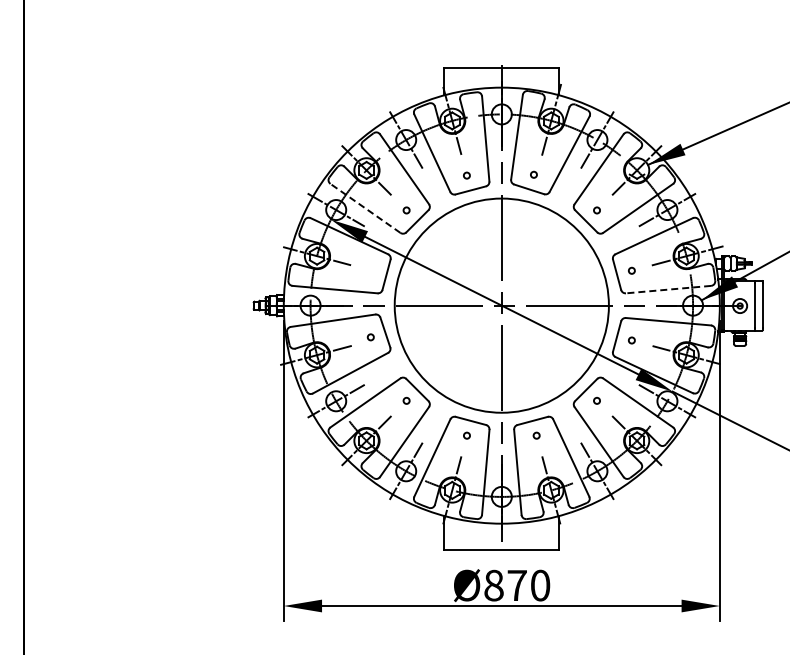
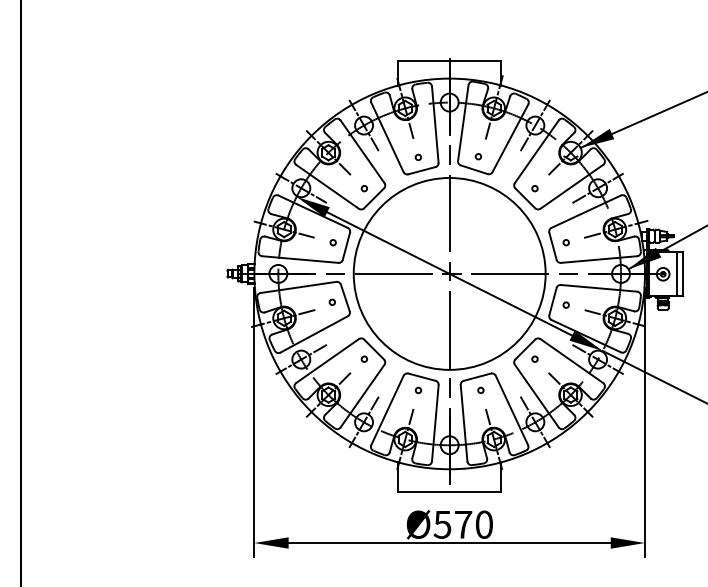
line: (365, 208) -> (327, 186), dashed -> solid
circle: (371, 270) -> (332, 242), added
line: (668, 289) -> (599, 259), dashed -> solid
text: (493, 585) -> (442, 524), Ø870 -> Ø570

